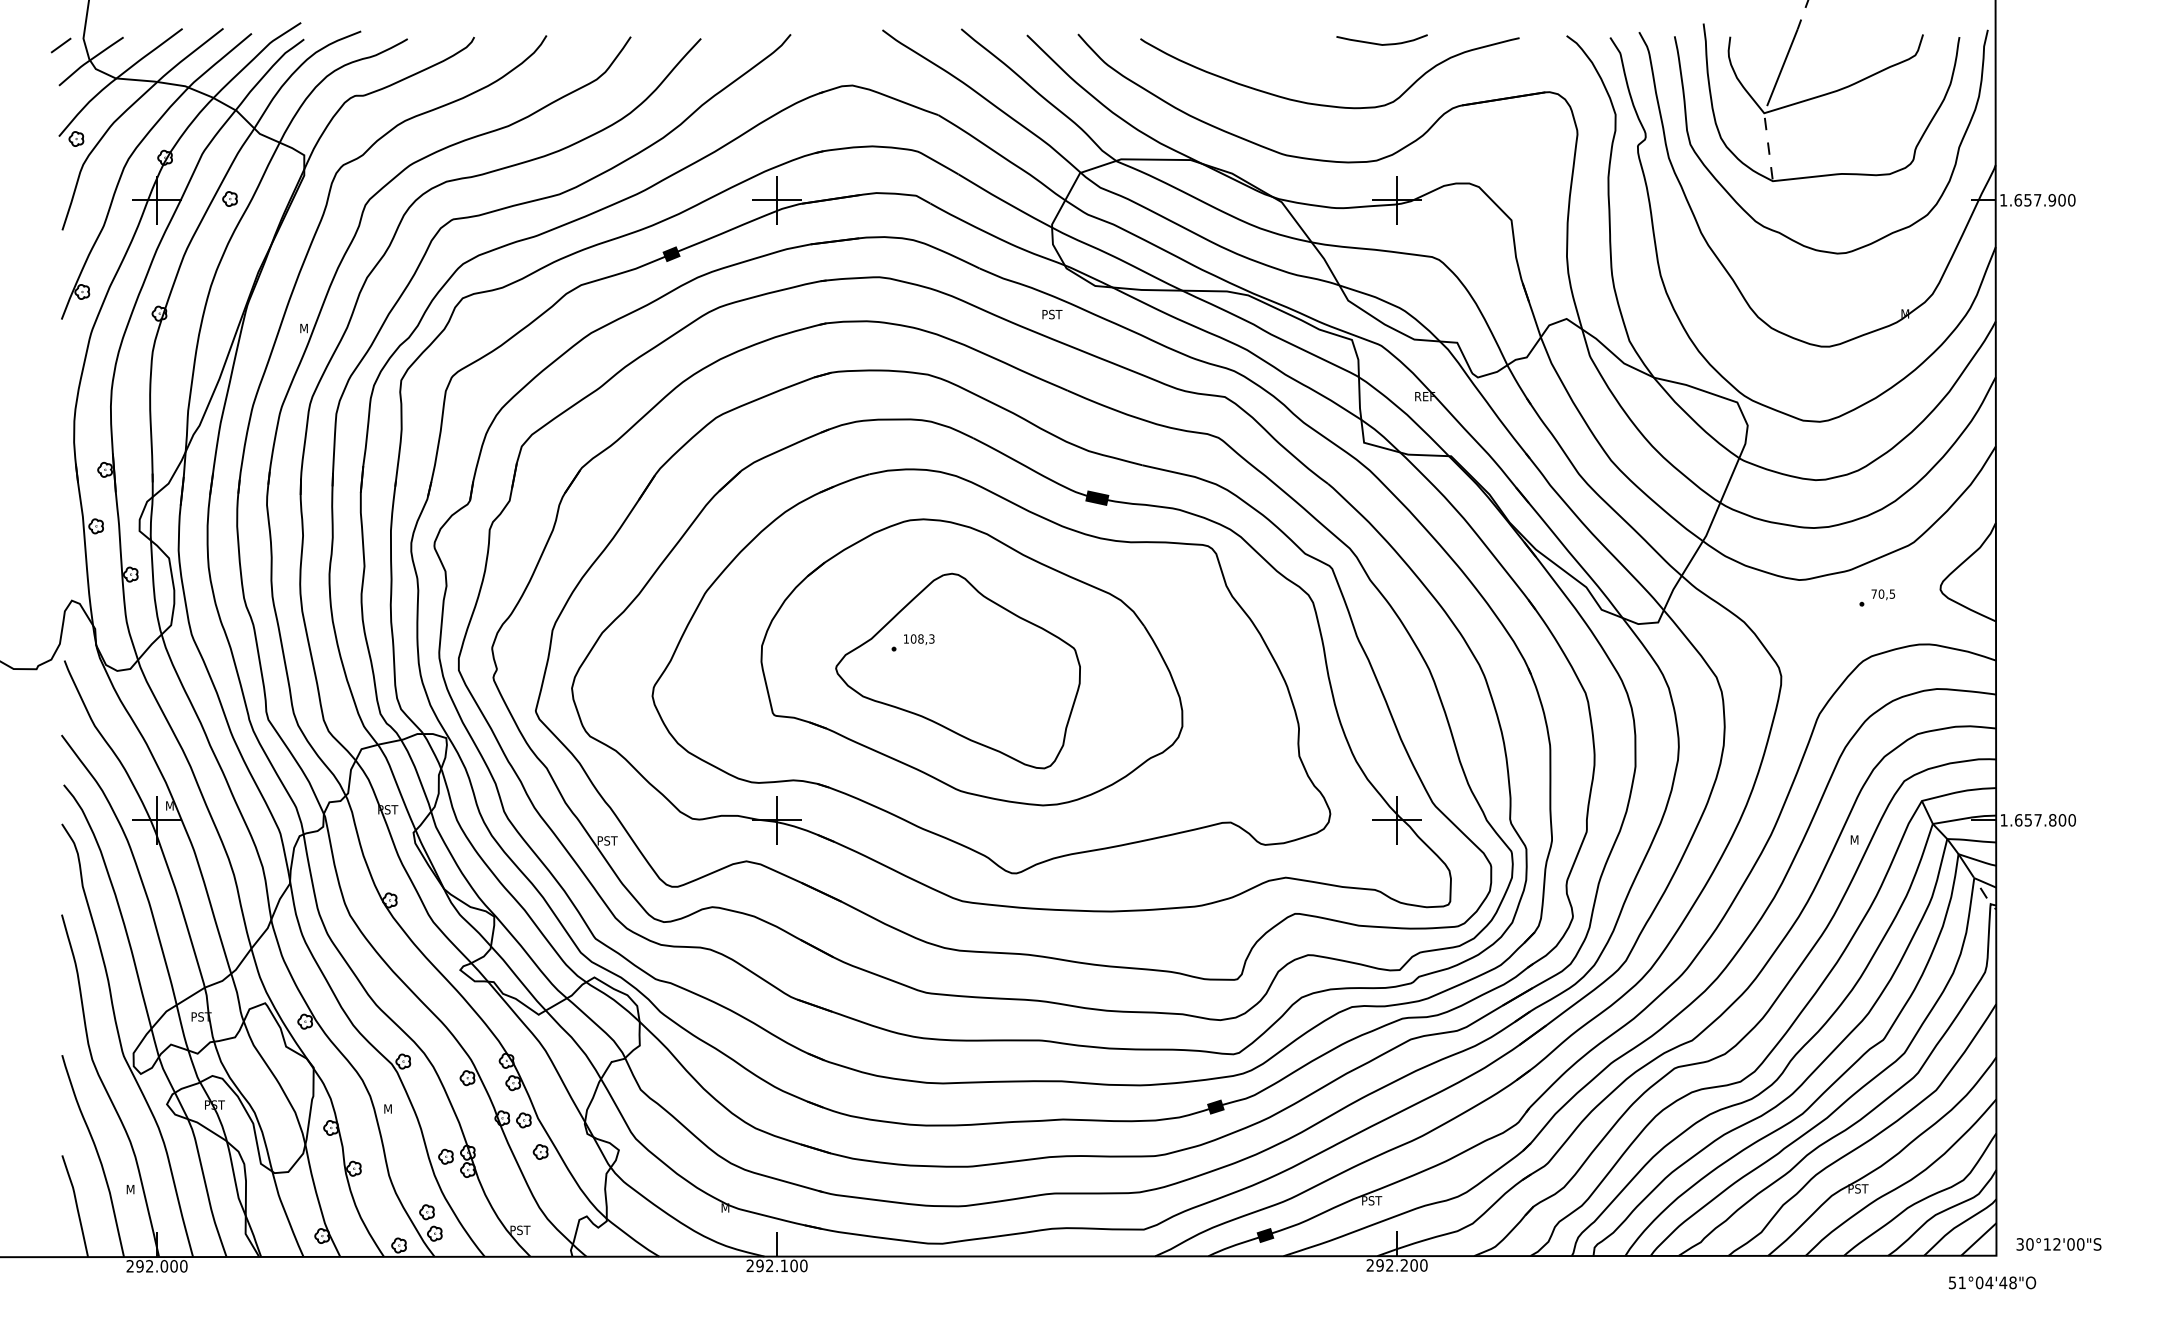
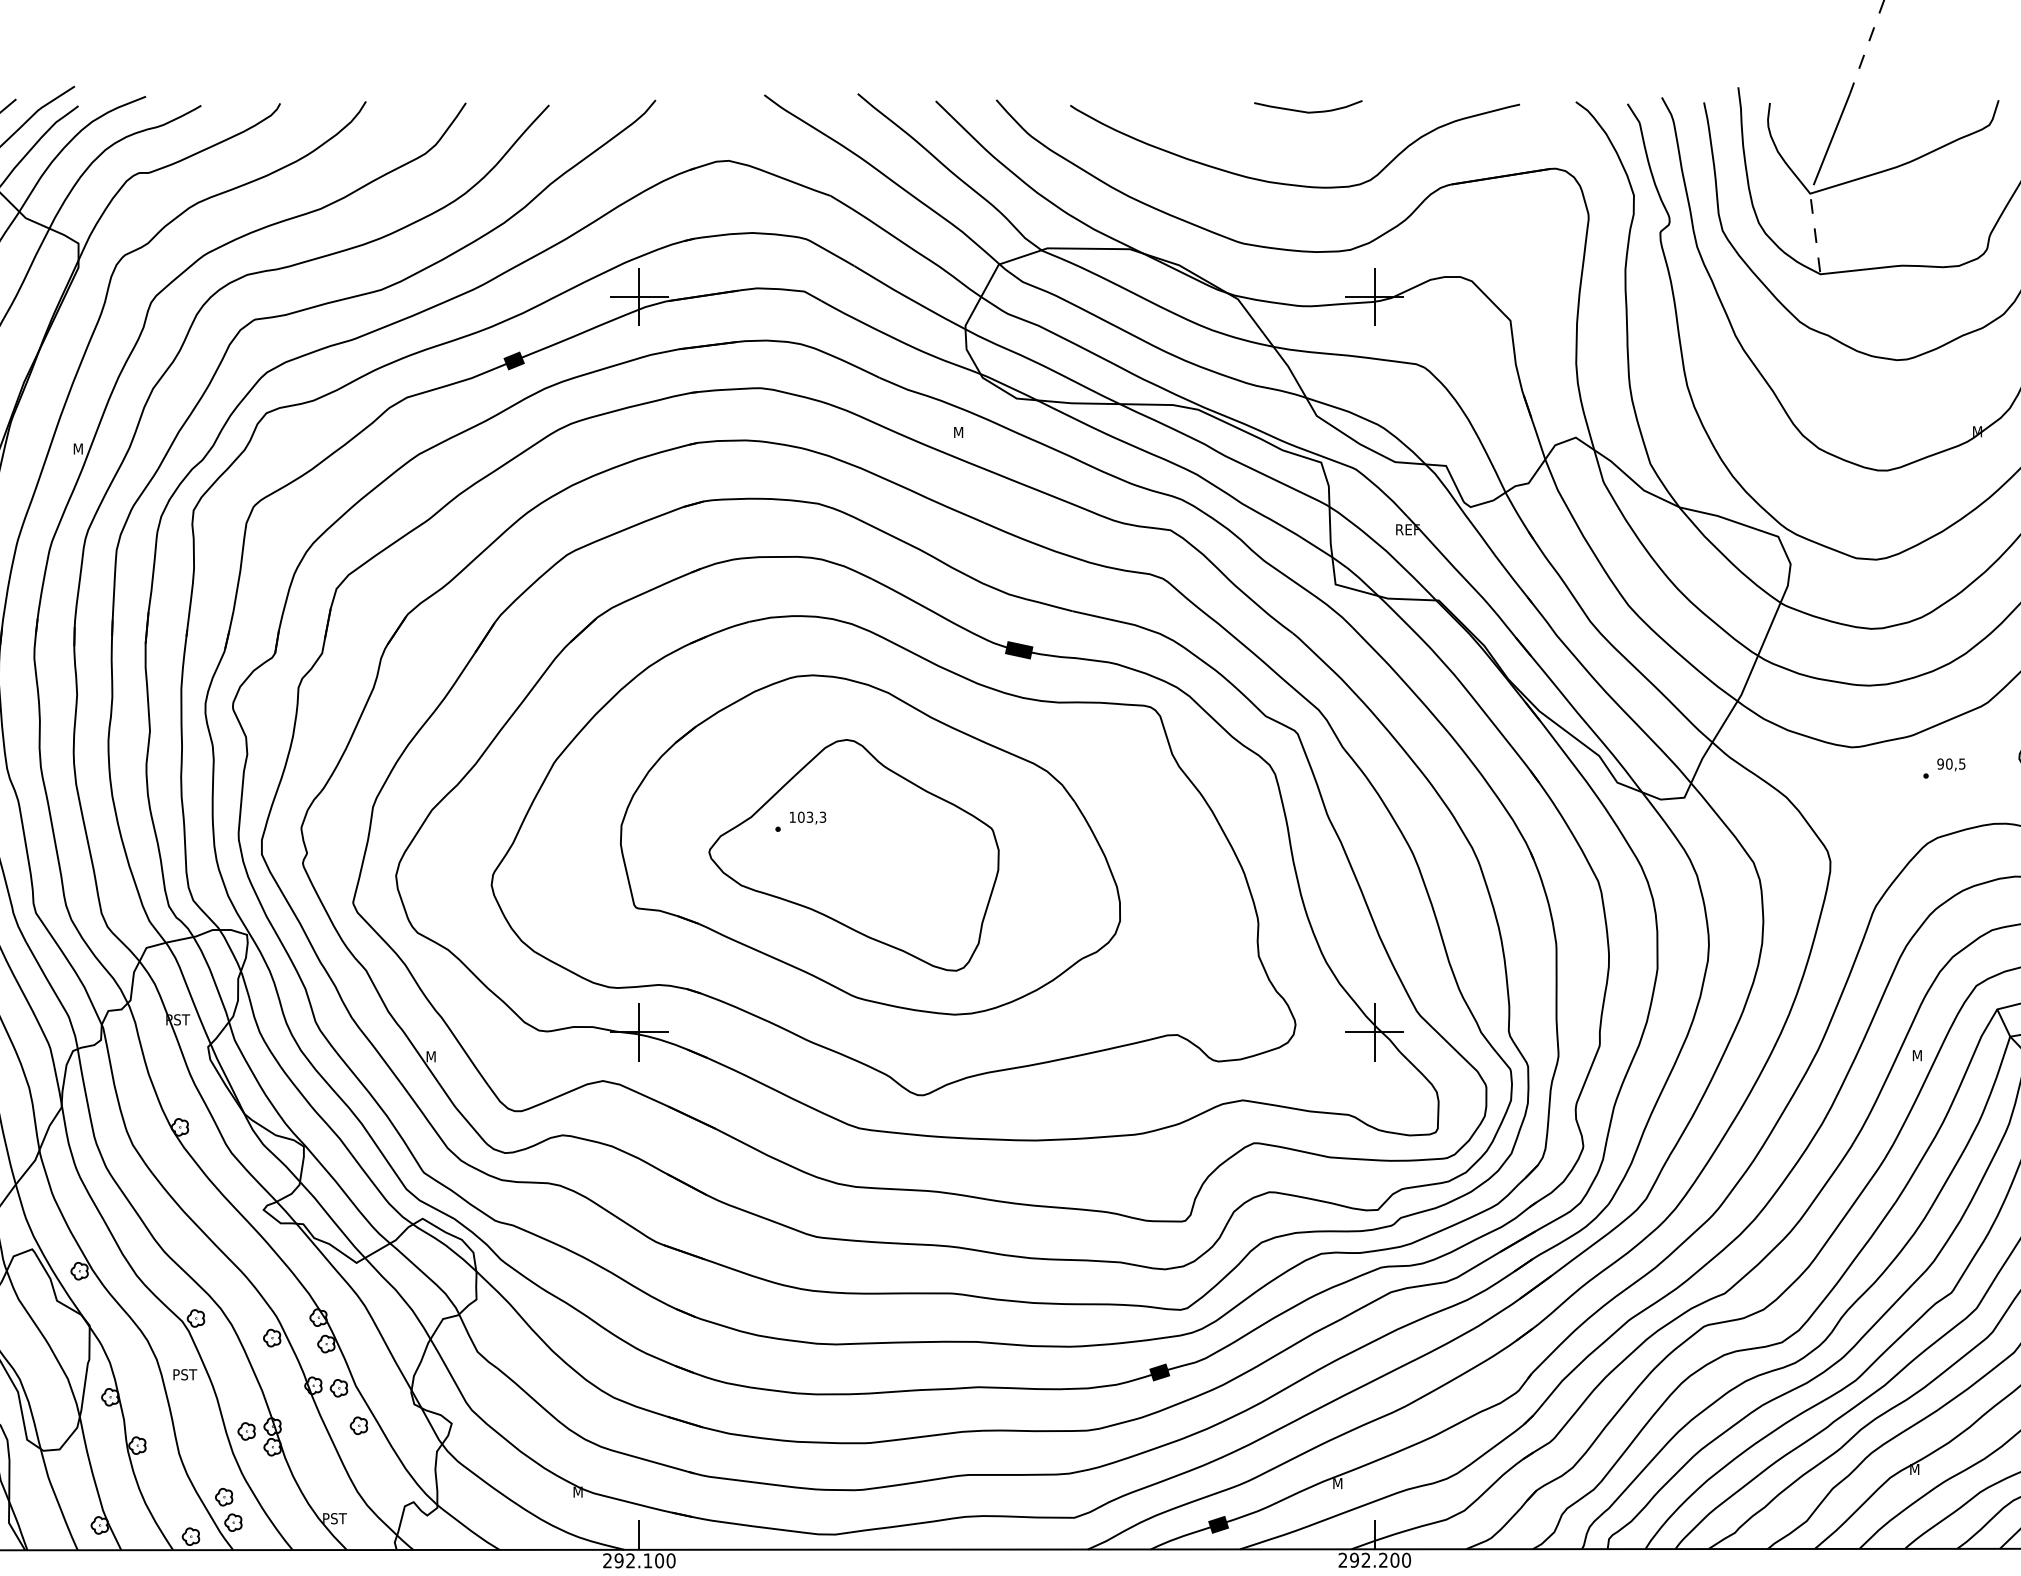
curve: (1381, 43) -> (1307, 110), moved
text: (1052, 314) -> (966, 432), PST -> M
text: (1873, 593) -> (1939, 763), 70,5 -> 90,5
text: (920, 638) -> (809, 816), 108,3 -> 103,3
text: (607, 840) -> (438, 1056), PST -> M
text: (394, 1108) -> (185, 1374), M -> PST
text: (1858, 1188) -> (1922, 1469), PST -> M
text: (1372, 1200) -> (1345, 1483), PST -> M

